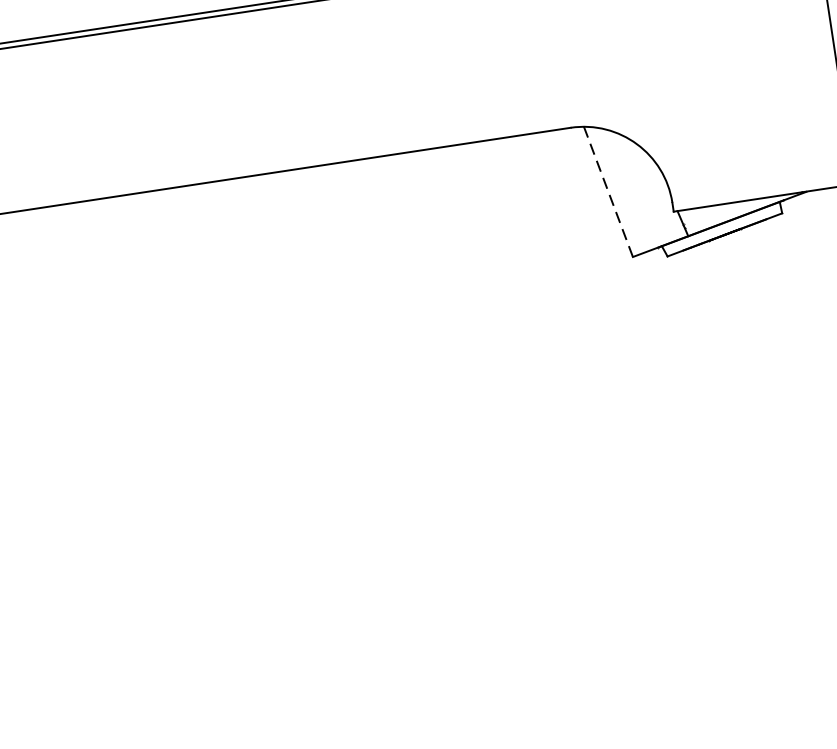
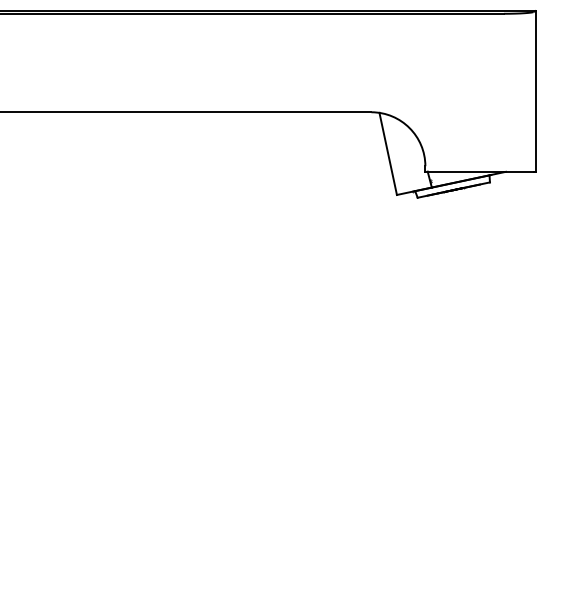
line: (608, 191) -> (388, 153), dashed -> solid

